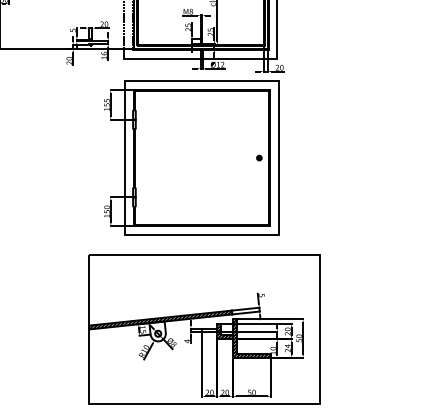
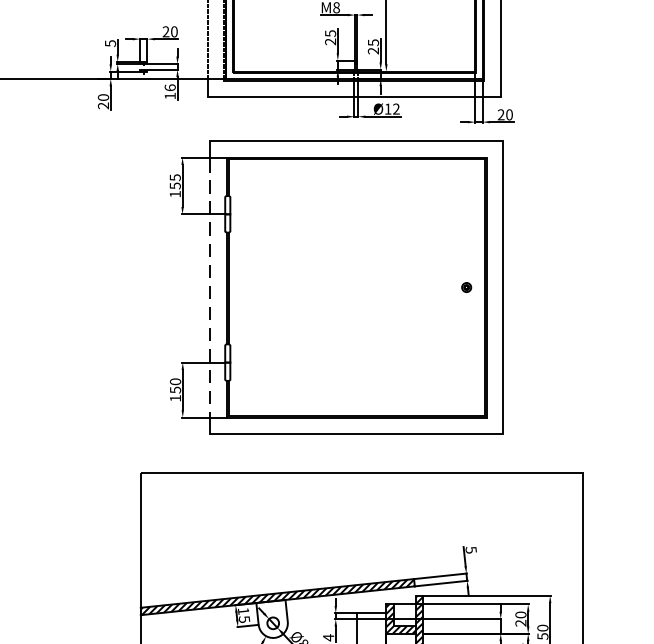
line: (125, 158) -> (210, 288), solid -> dashed

